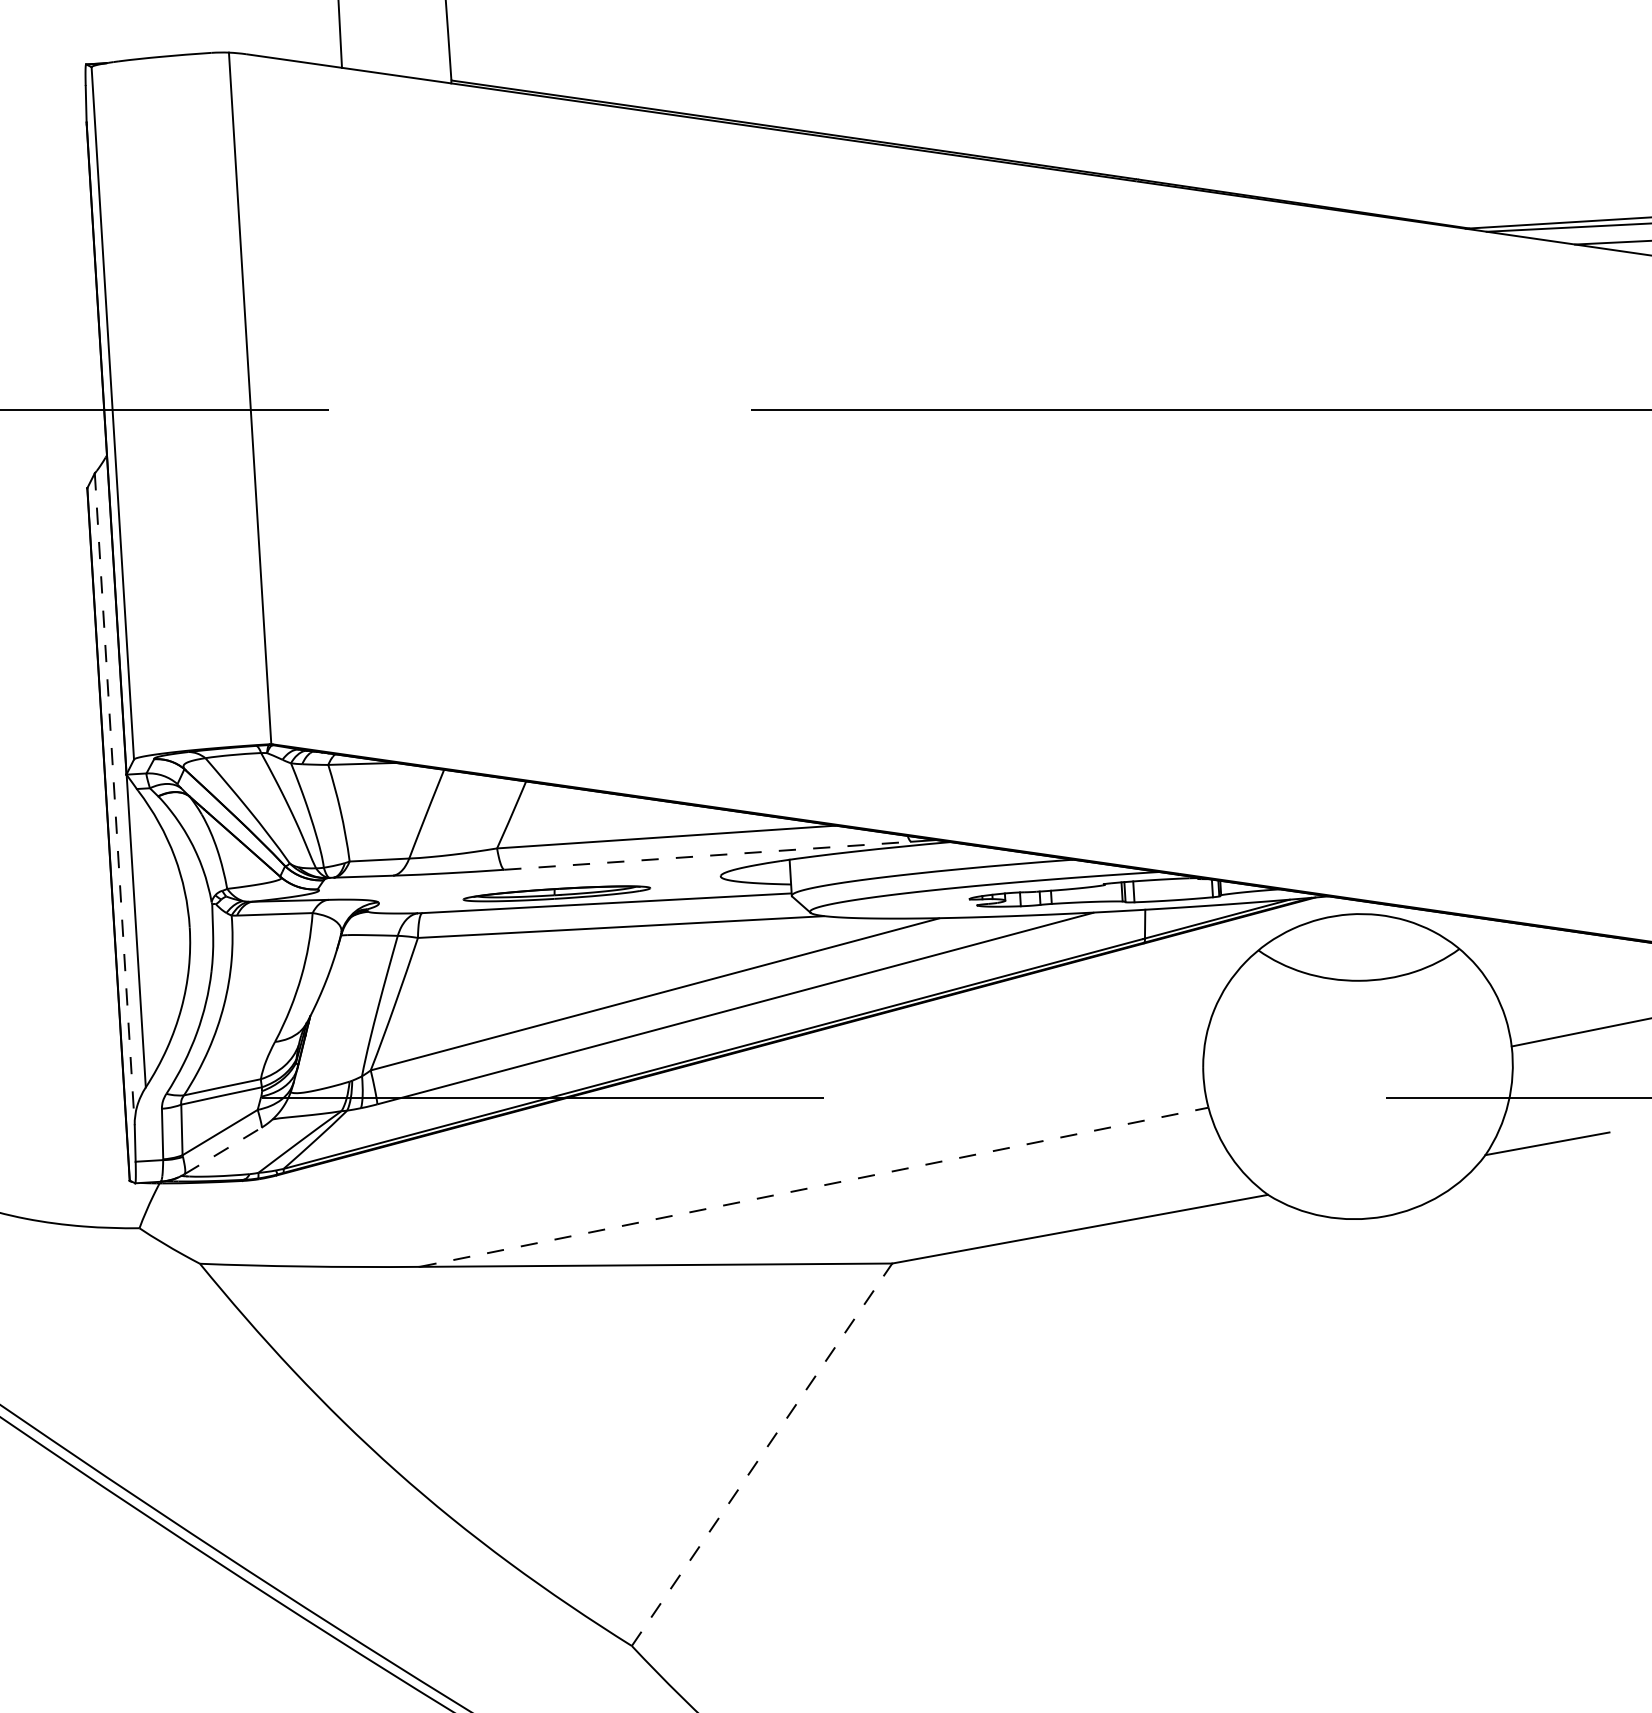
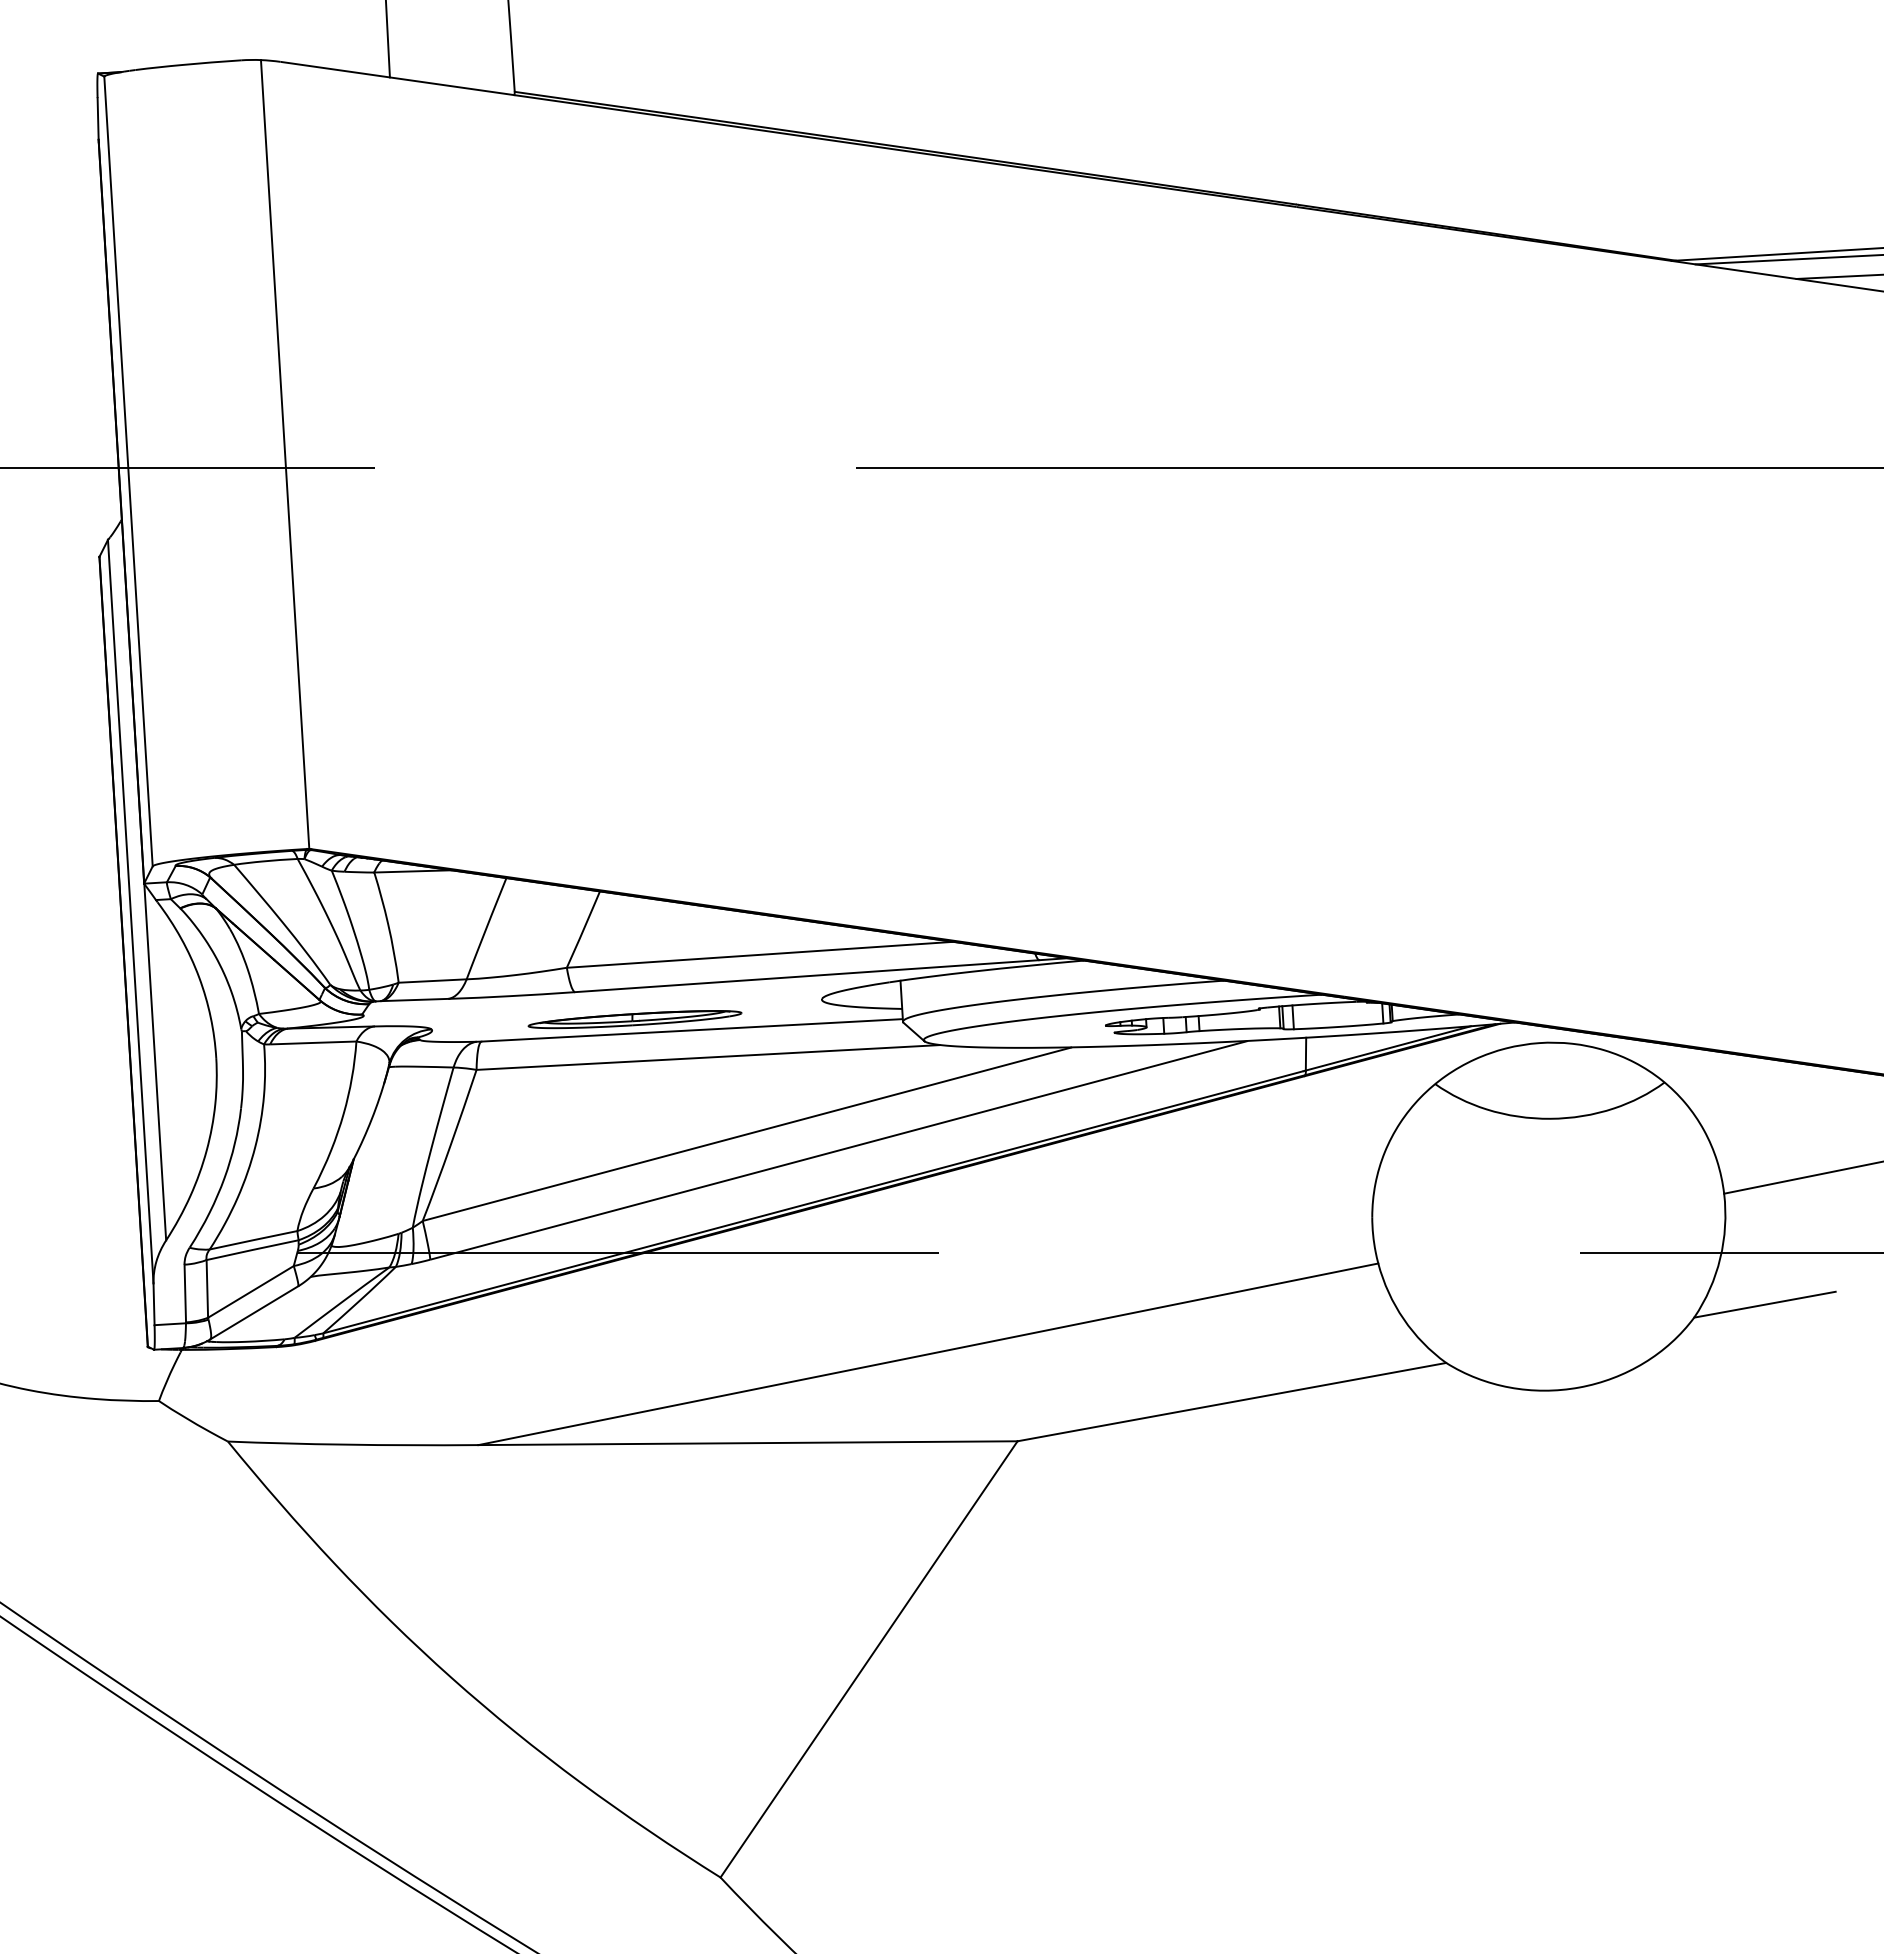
line: (114, 799) -> (130, 911), dashed -> solid
line: (708, 856) -> (807, 976), dashed -> solid
line: (223, 1150) -> (254, 1312), dashed -> solid
line: (814, 1187) -> (928, 1354), dashed -> solid
line: (762, 1454) -> (869, 1659), dashed -> solid

